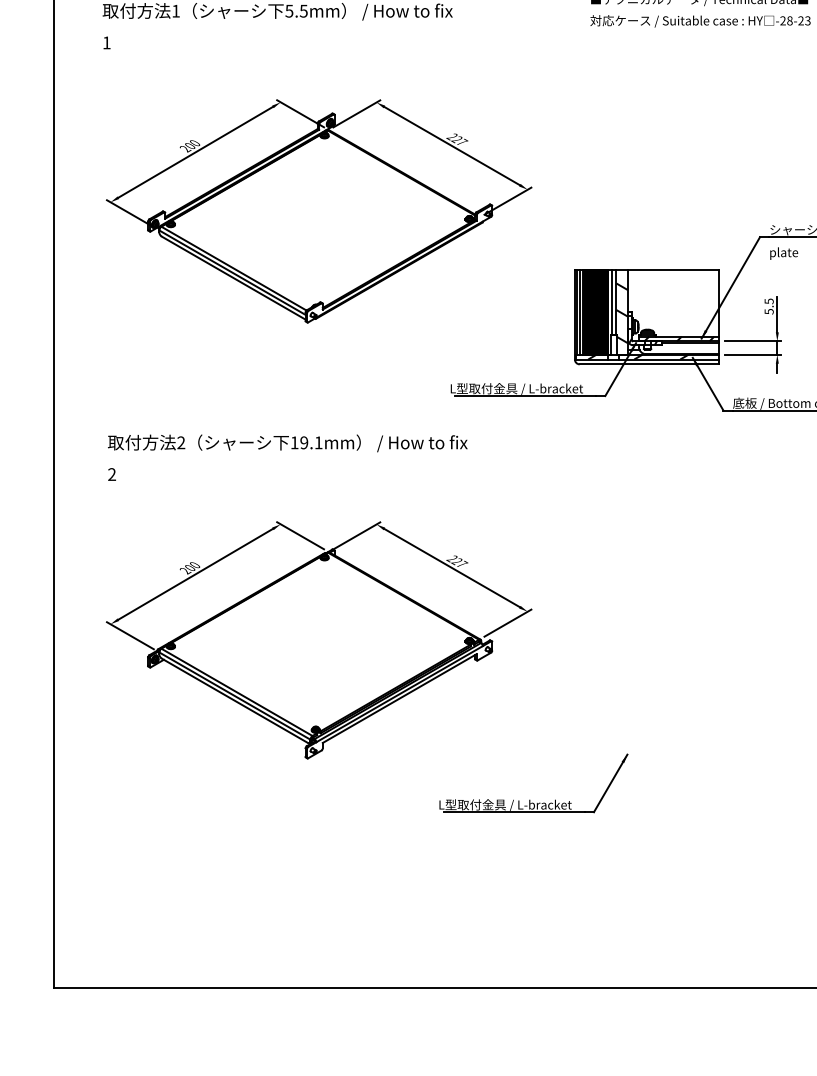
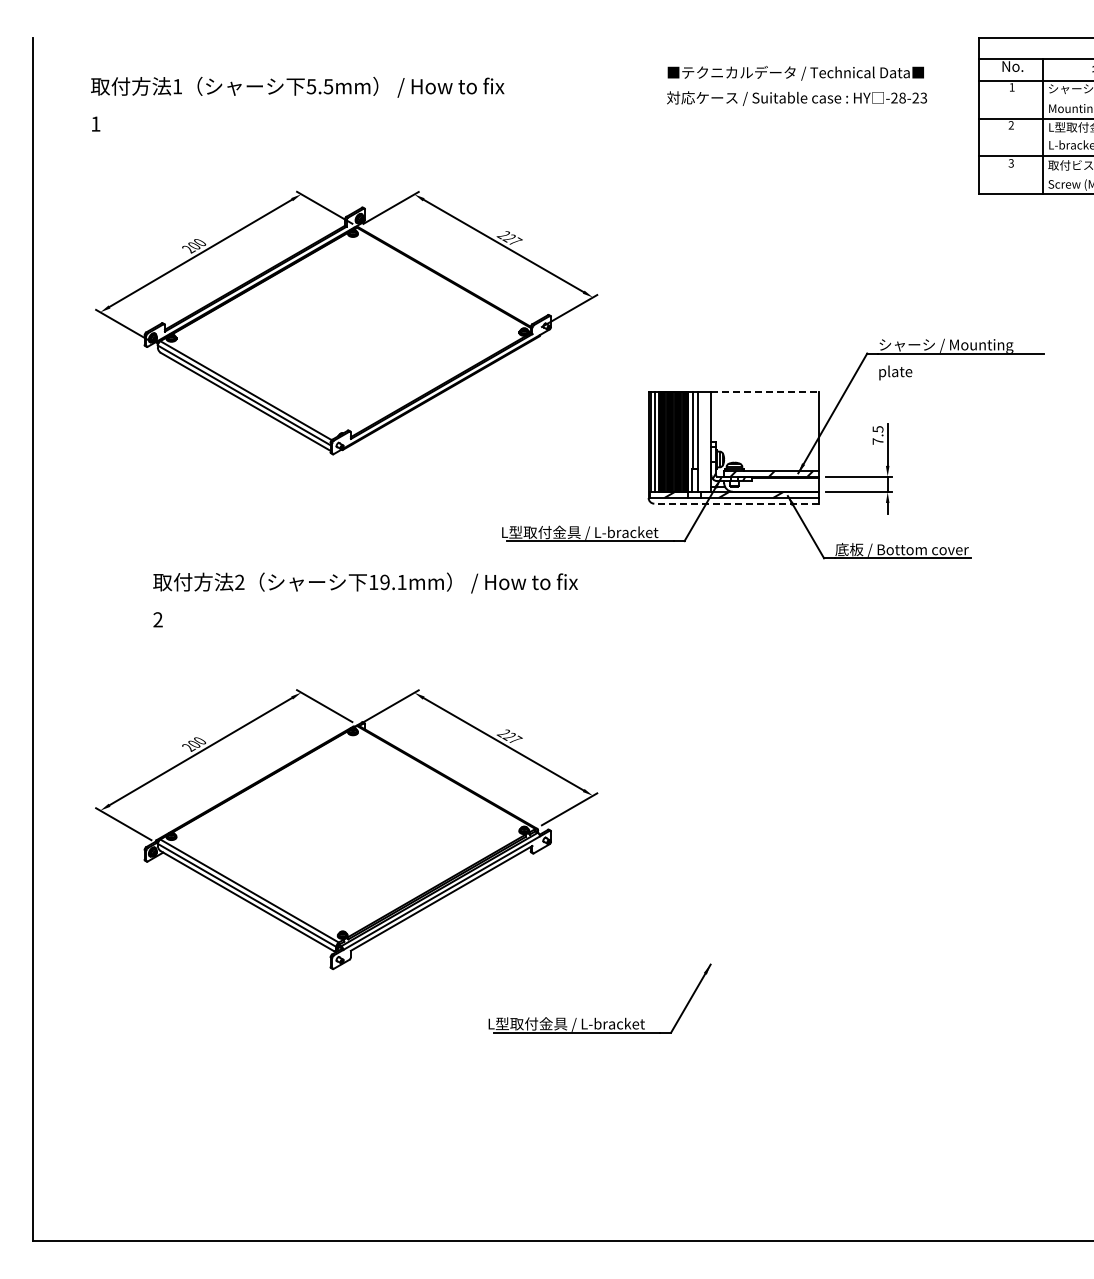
line: (673, 269) -> (765, 391), solid -> dashed
text: (768, 311) -> (877, 441), 5.5 -> 7.5
hatch: (622, 313) -> (704, 443), removed
line: (649, 364) -> (736, 503), solid -> dashed
text: (287, 457) -> (365, 599), moved

